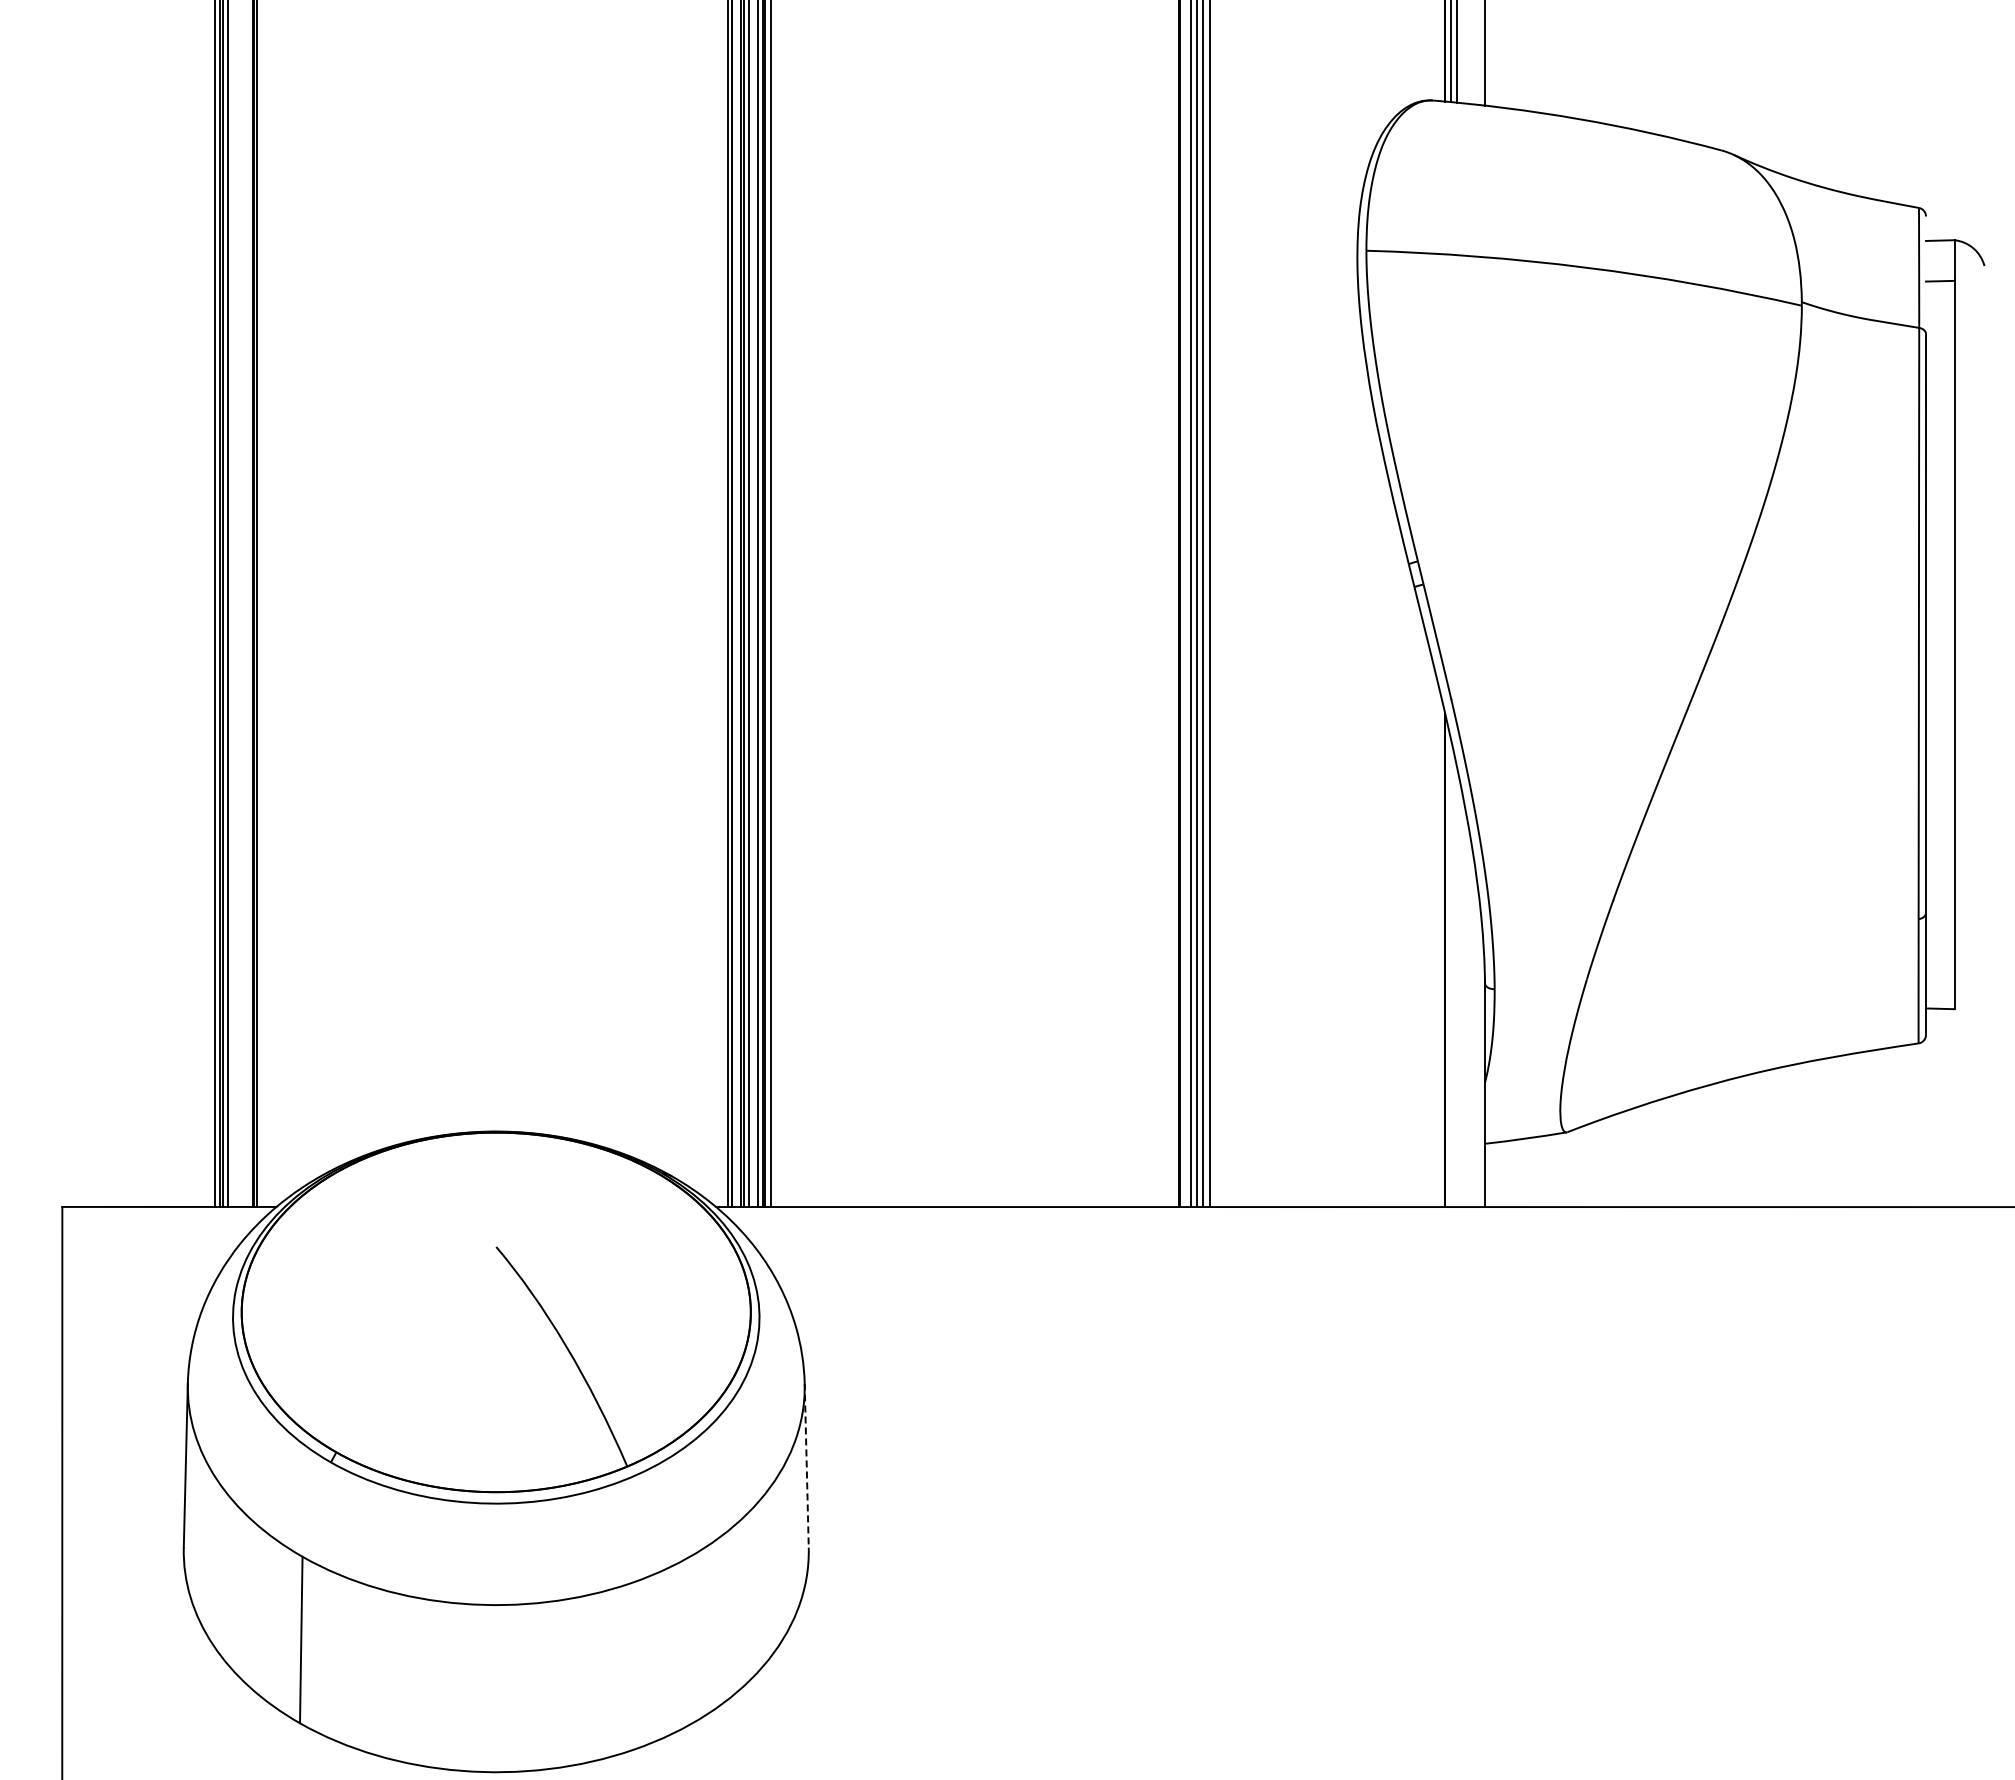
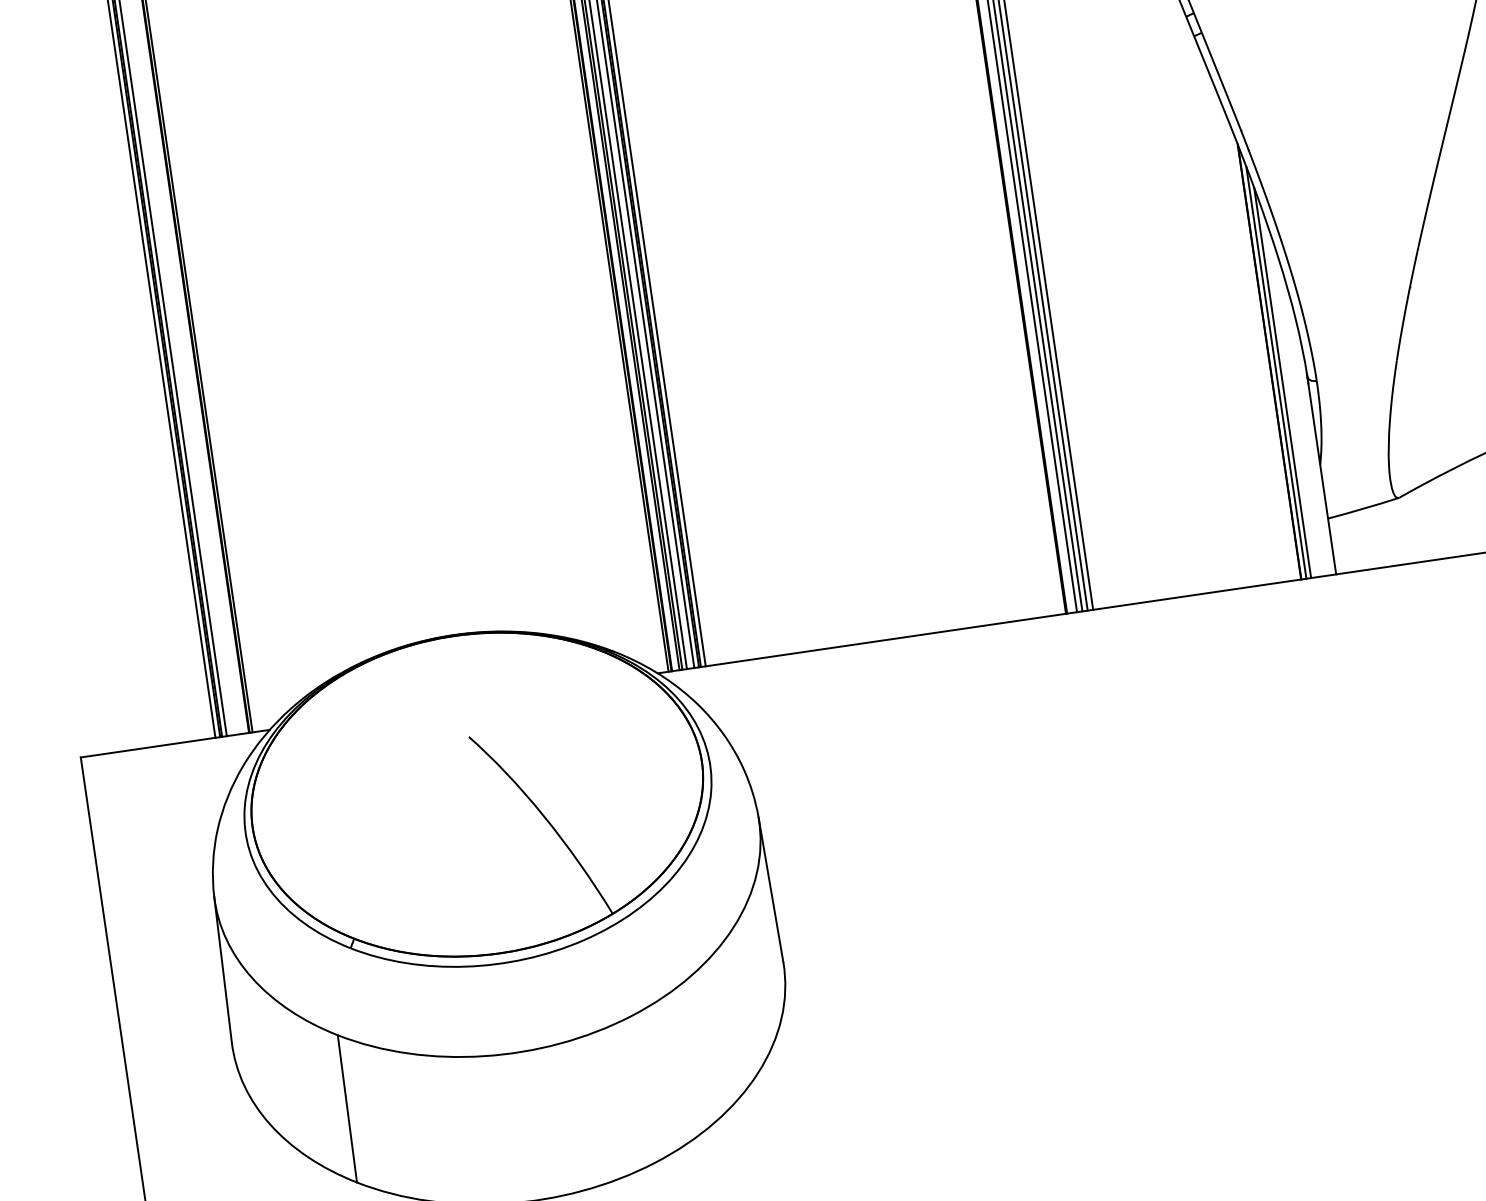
line: (1451, 973) -> (1276, 372), added
line: (1456, 985) -> (1282, 382), added
line: (806, 1466) -> (770, 890), dashed -> solid

